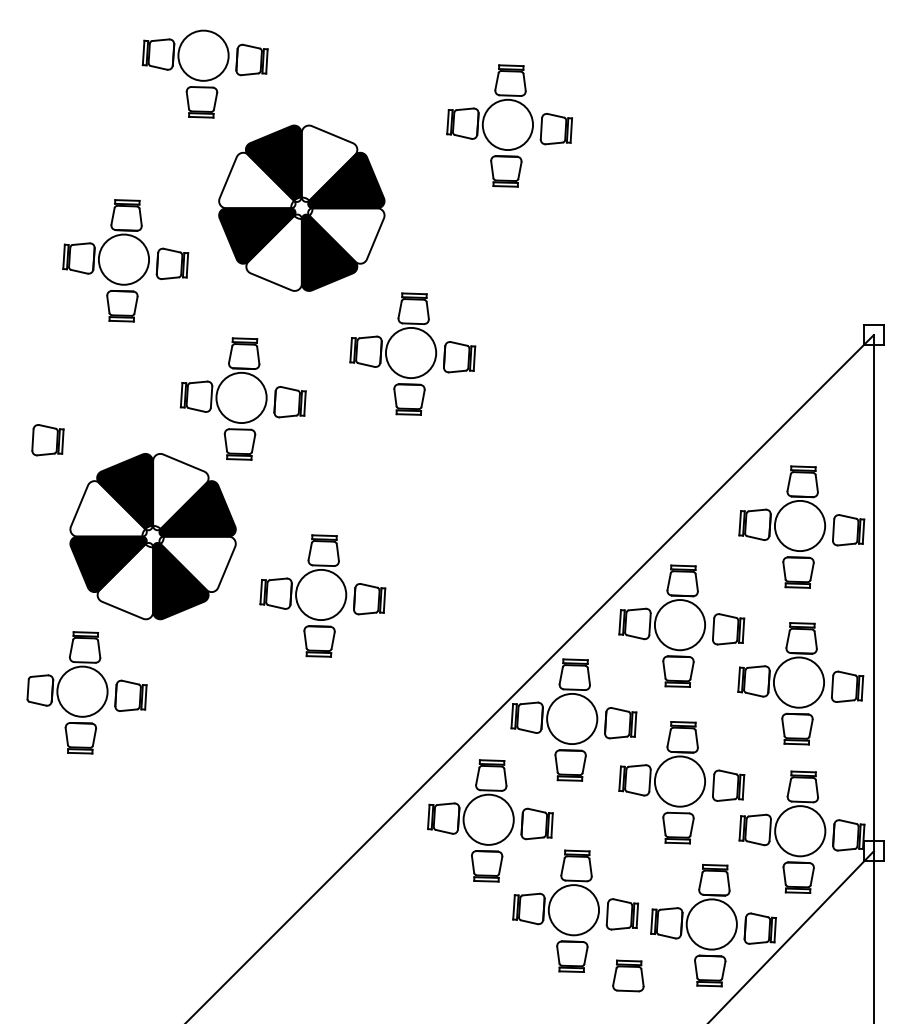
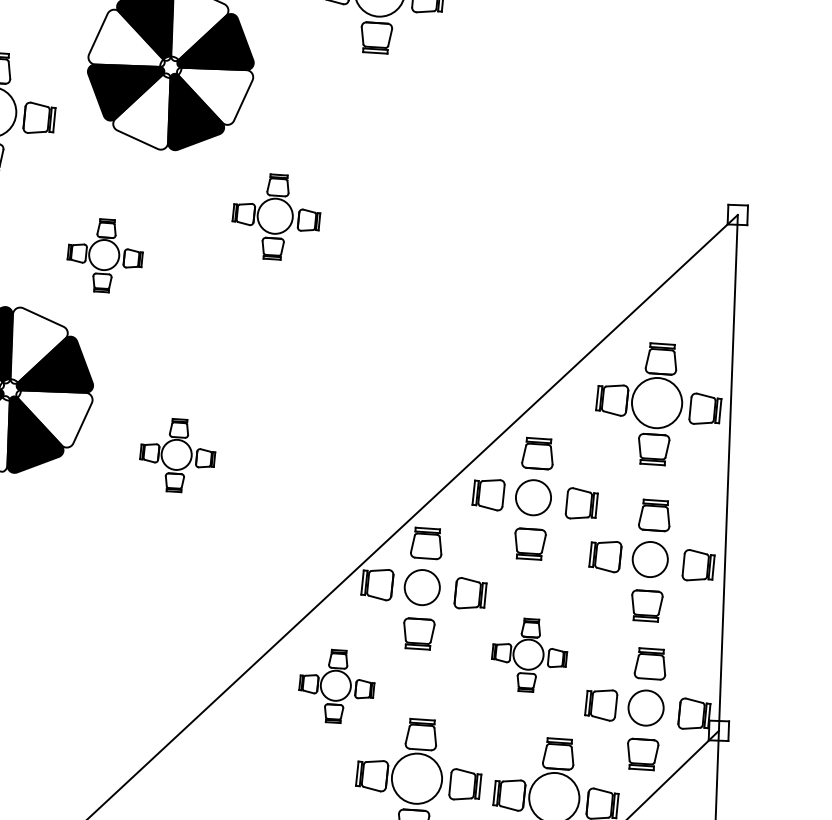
part: (412, 353) -> (276, 216), size x0.7
part: (242, 398) -> (104, 255), size x0.6
part: (322, 595) -> (177, 455), size x0.6
circle: (679, 625) -> (532, 498), size x0.7
circle: (798, 682) -> (649, 559), size x0.7
circle: (572, 718) -> (422, 587), size x0.7
part: (681, 782) -> (529, 655), size x0.6
part: (490, 820) -> (336, 686), size x0.6
circle: (800, 831) -> (646, 708), size x0.7

